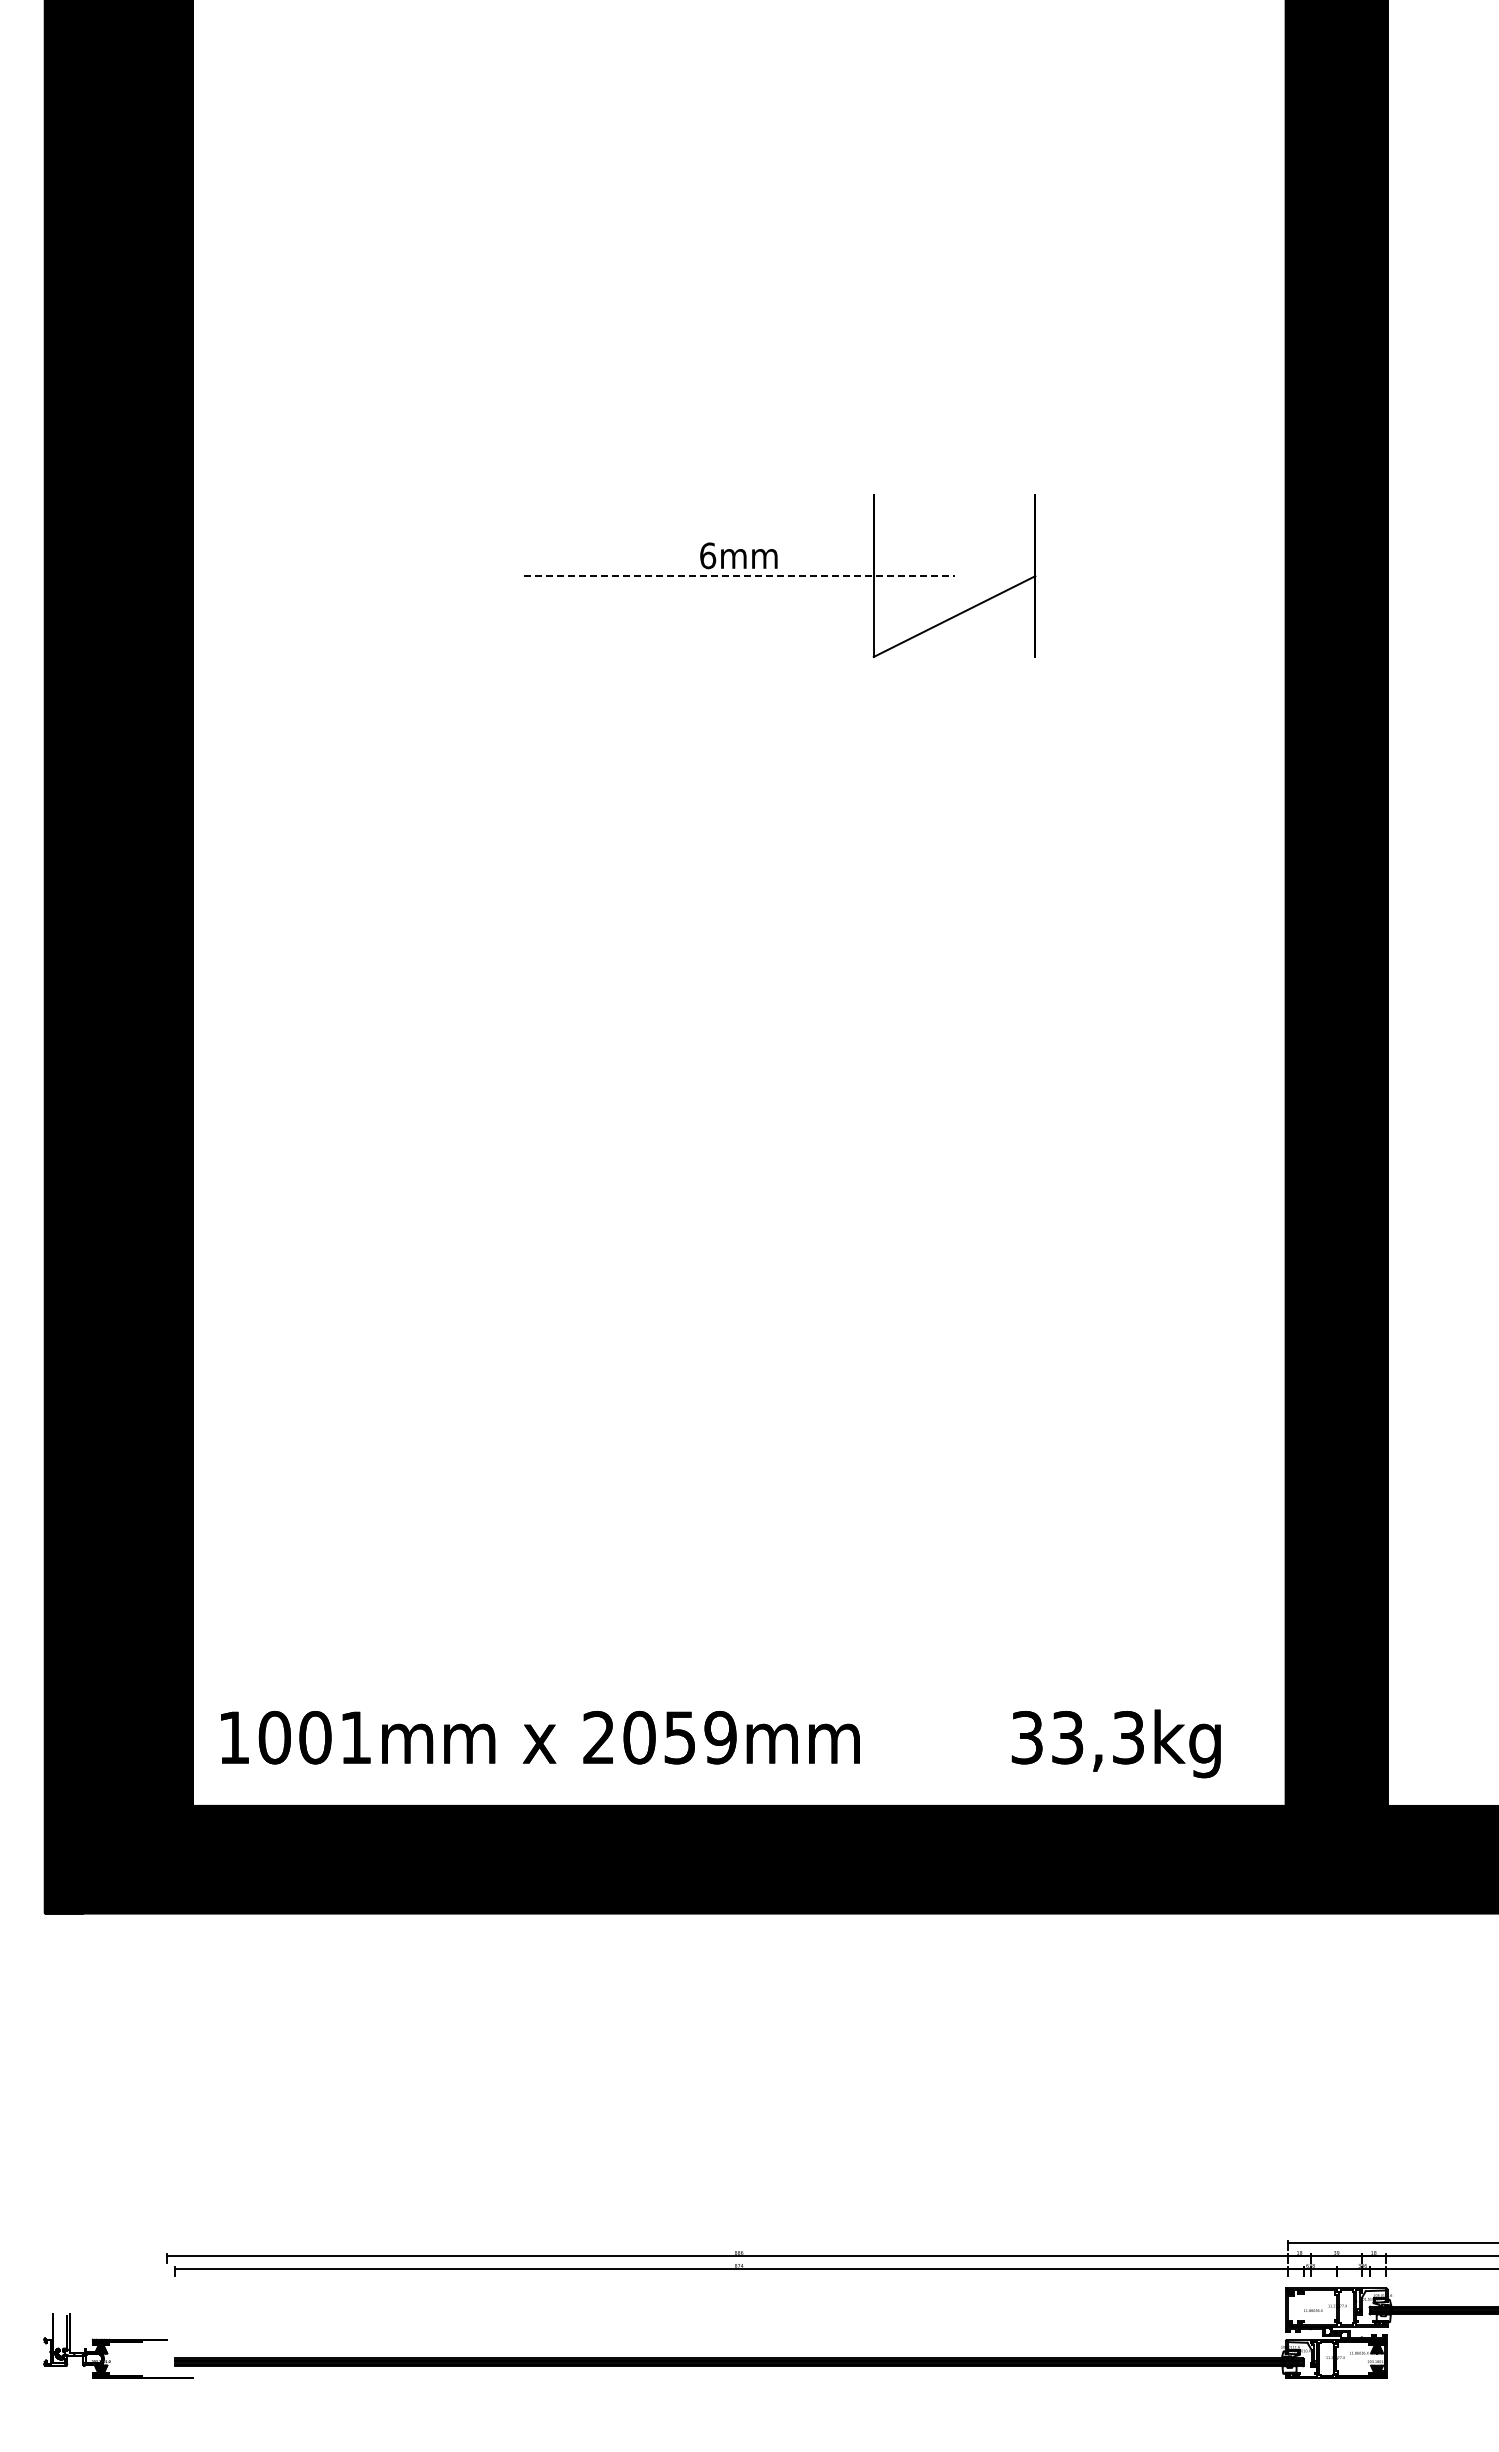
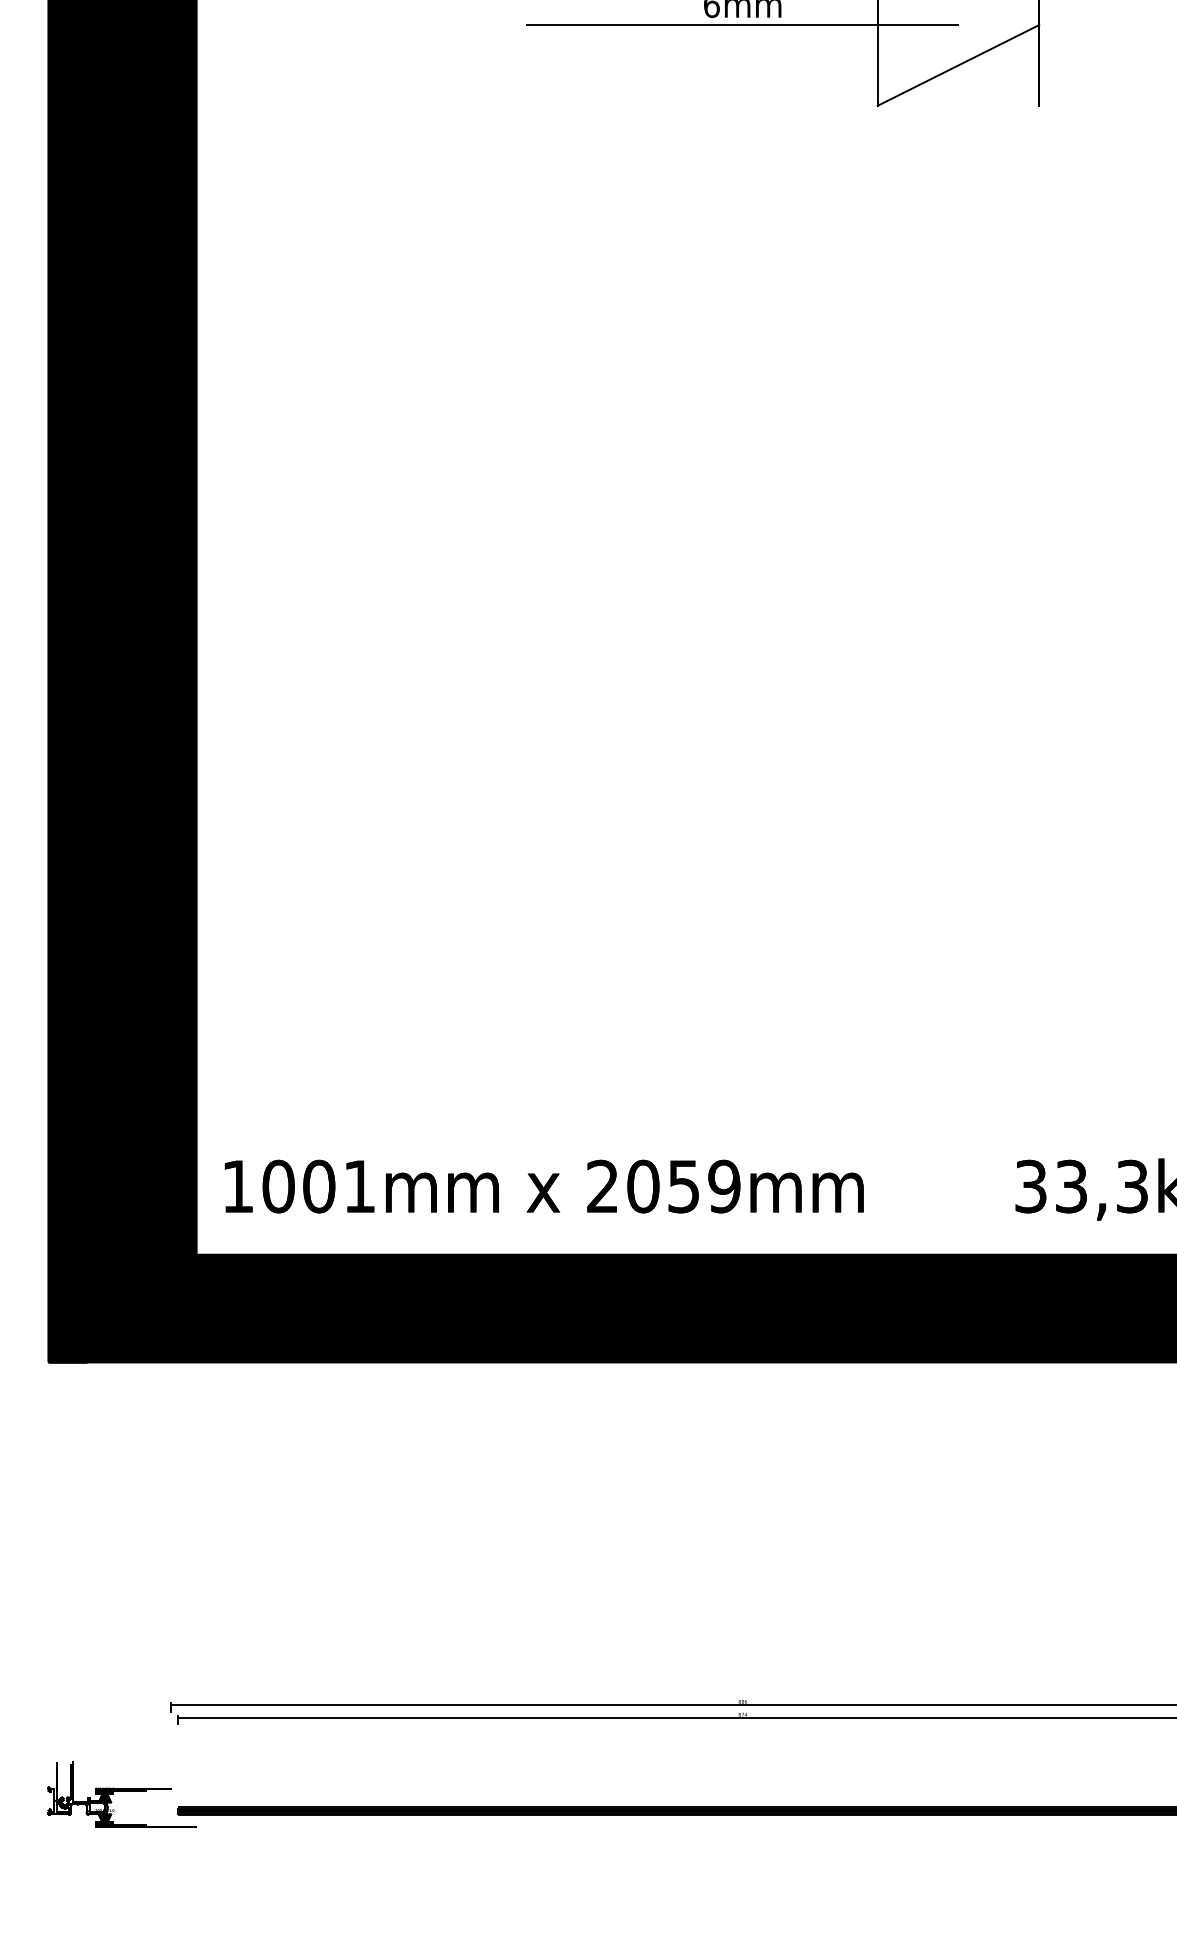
line: (739, 576) -> (743, 25), dashed -> solid

